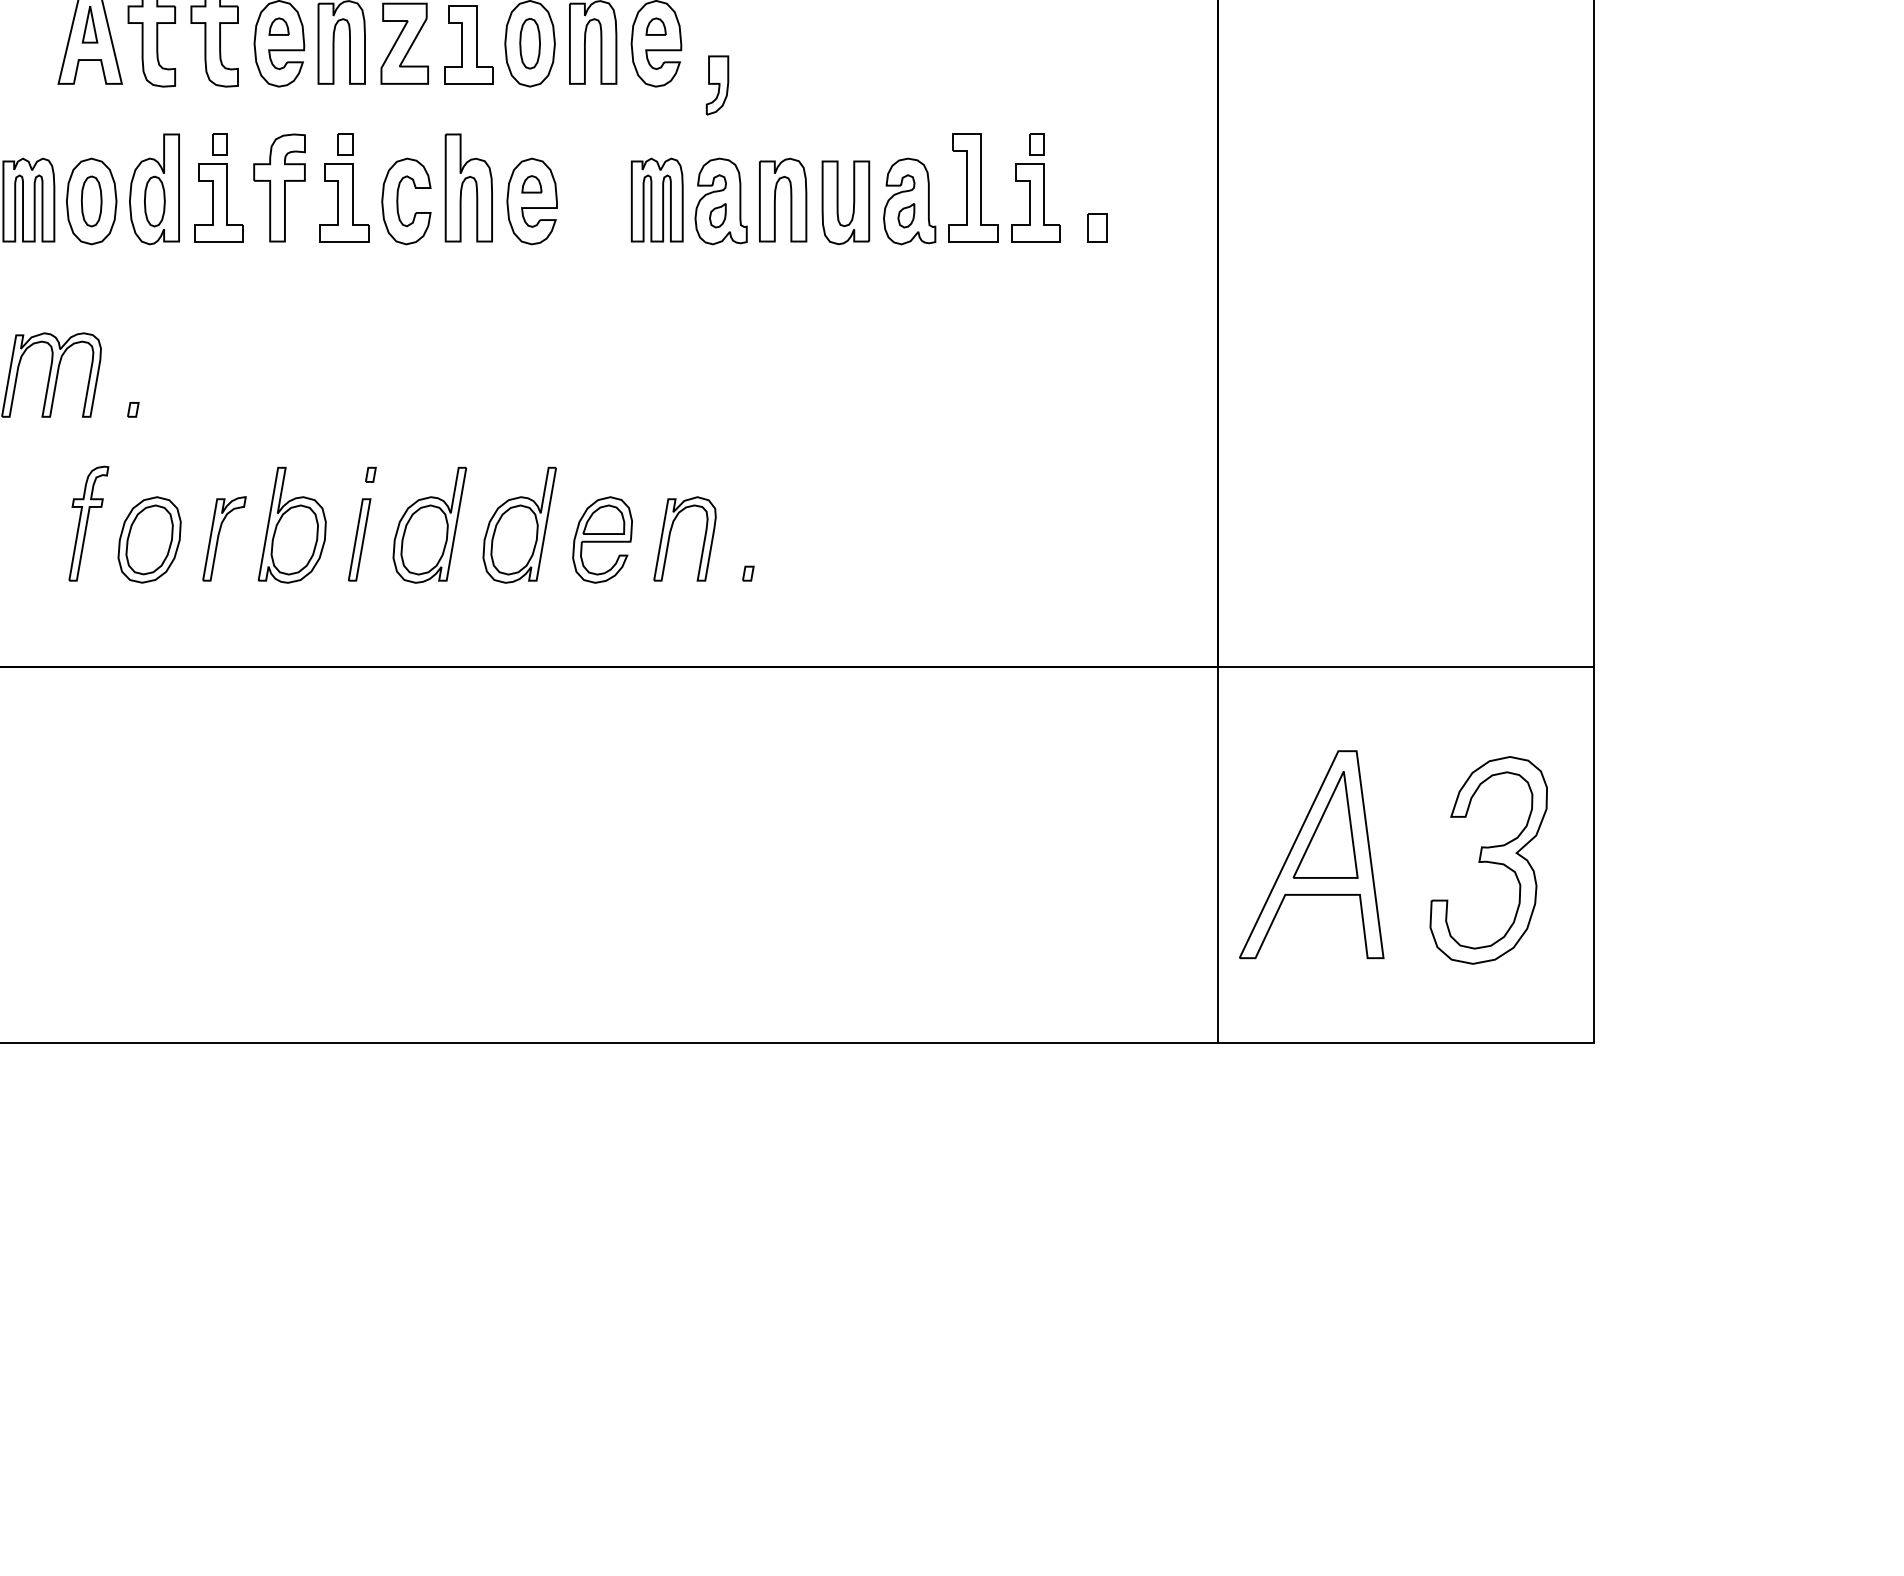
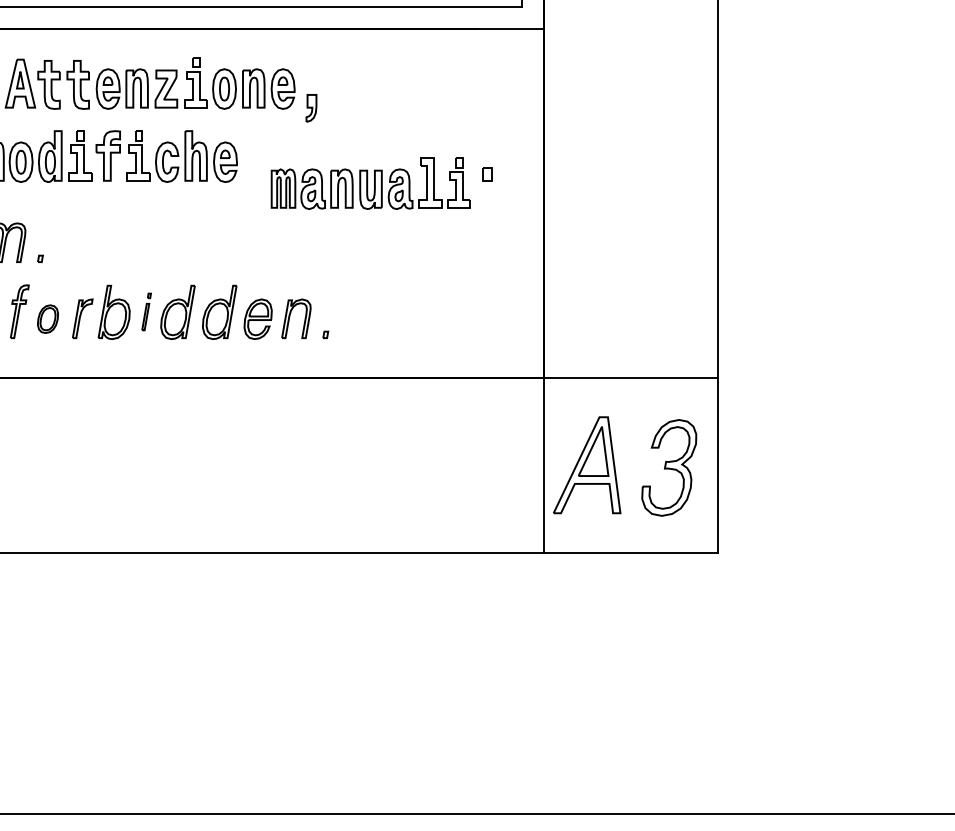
part: (844, 189) -> (370, 183), moved
part: (361, 523) -> (146, 311), size x0.7
part: (148, 538) -> (47, 318), size x0.7

